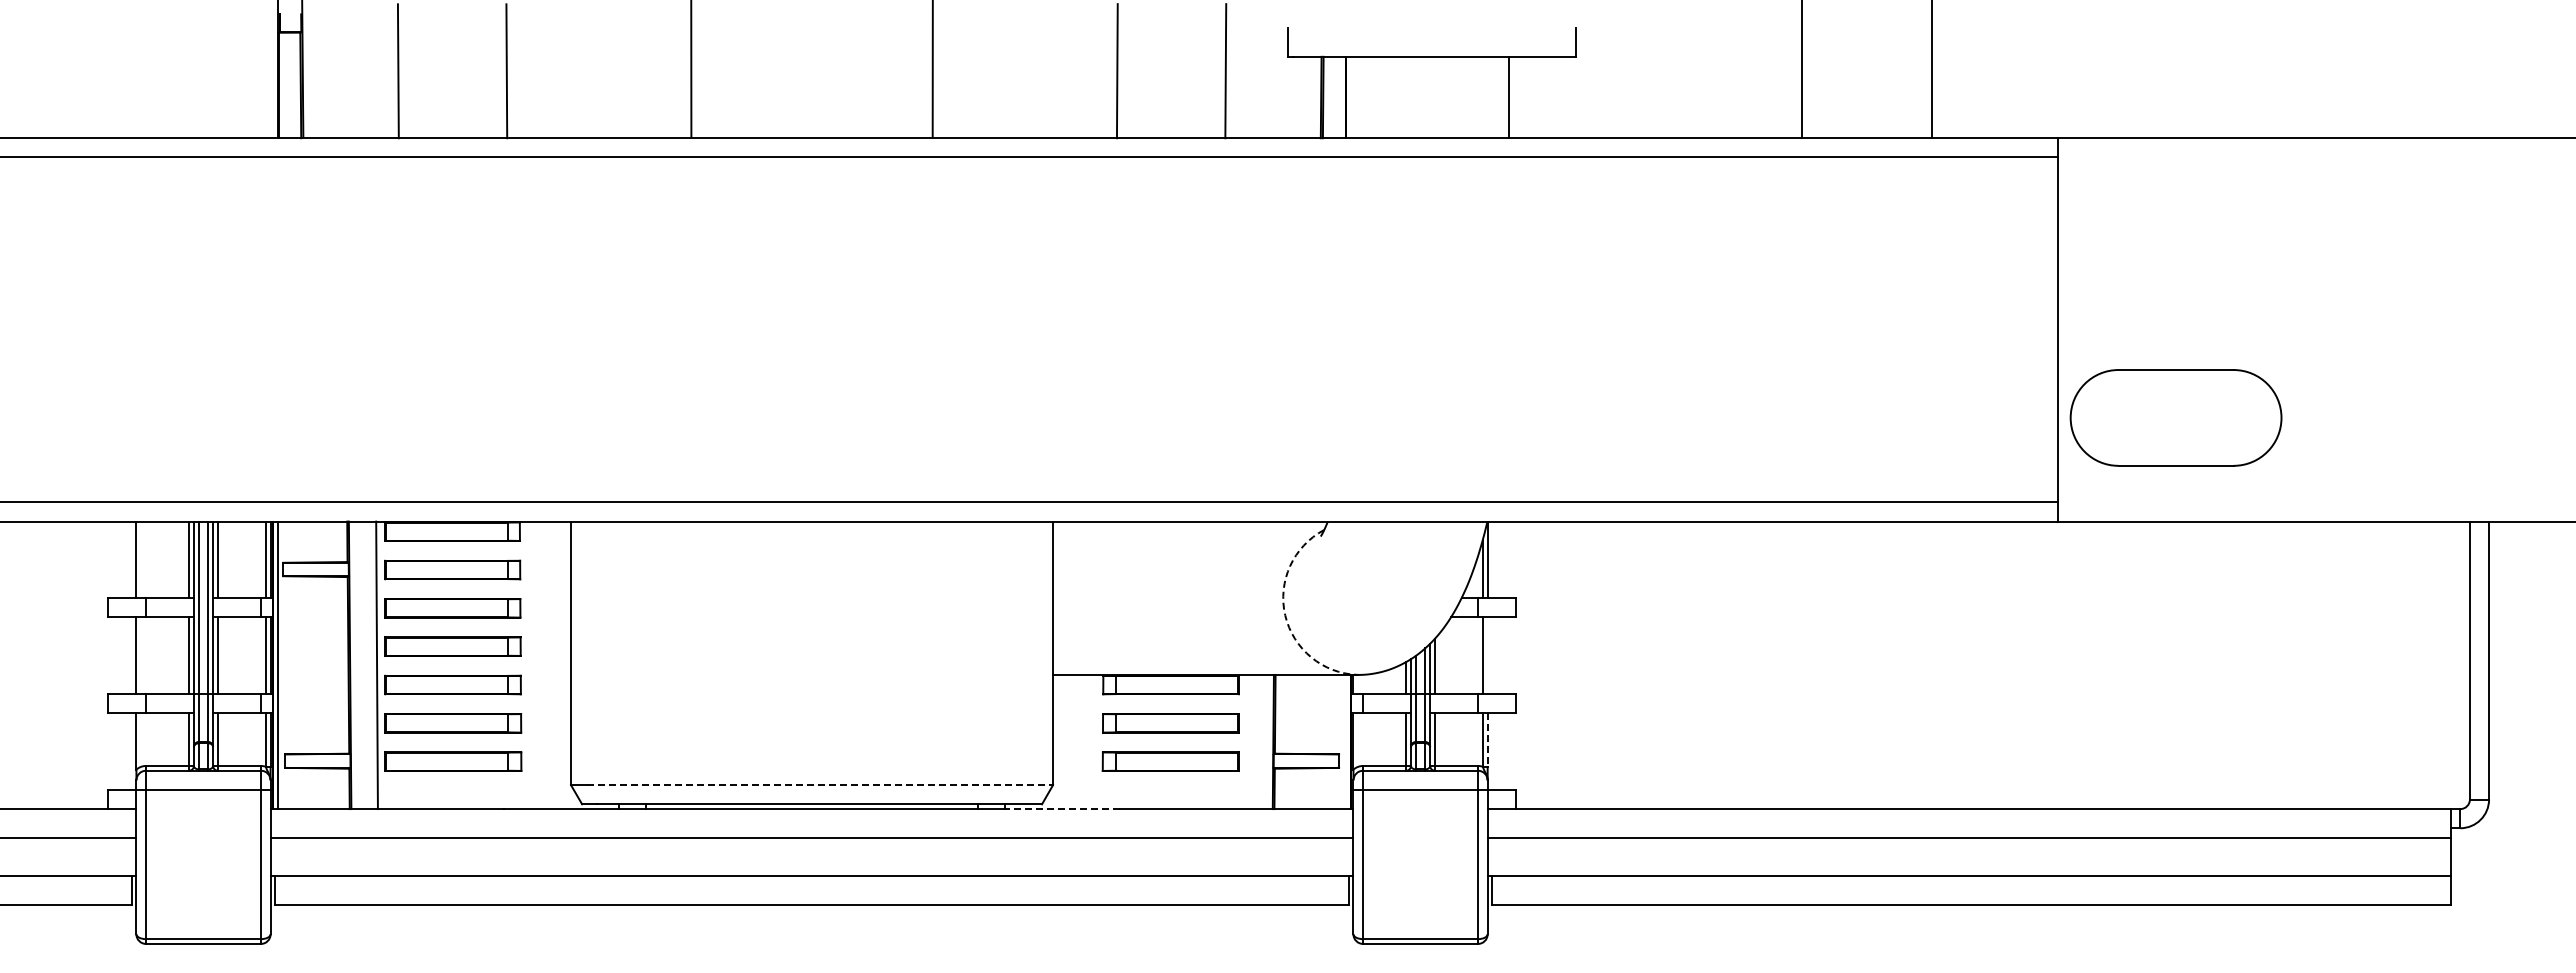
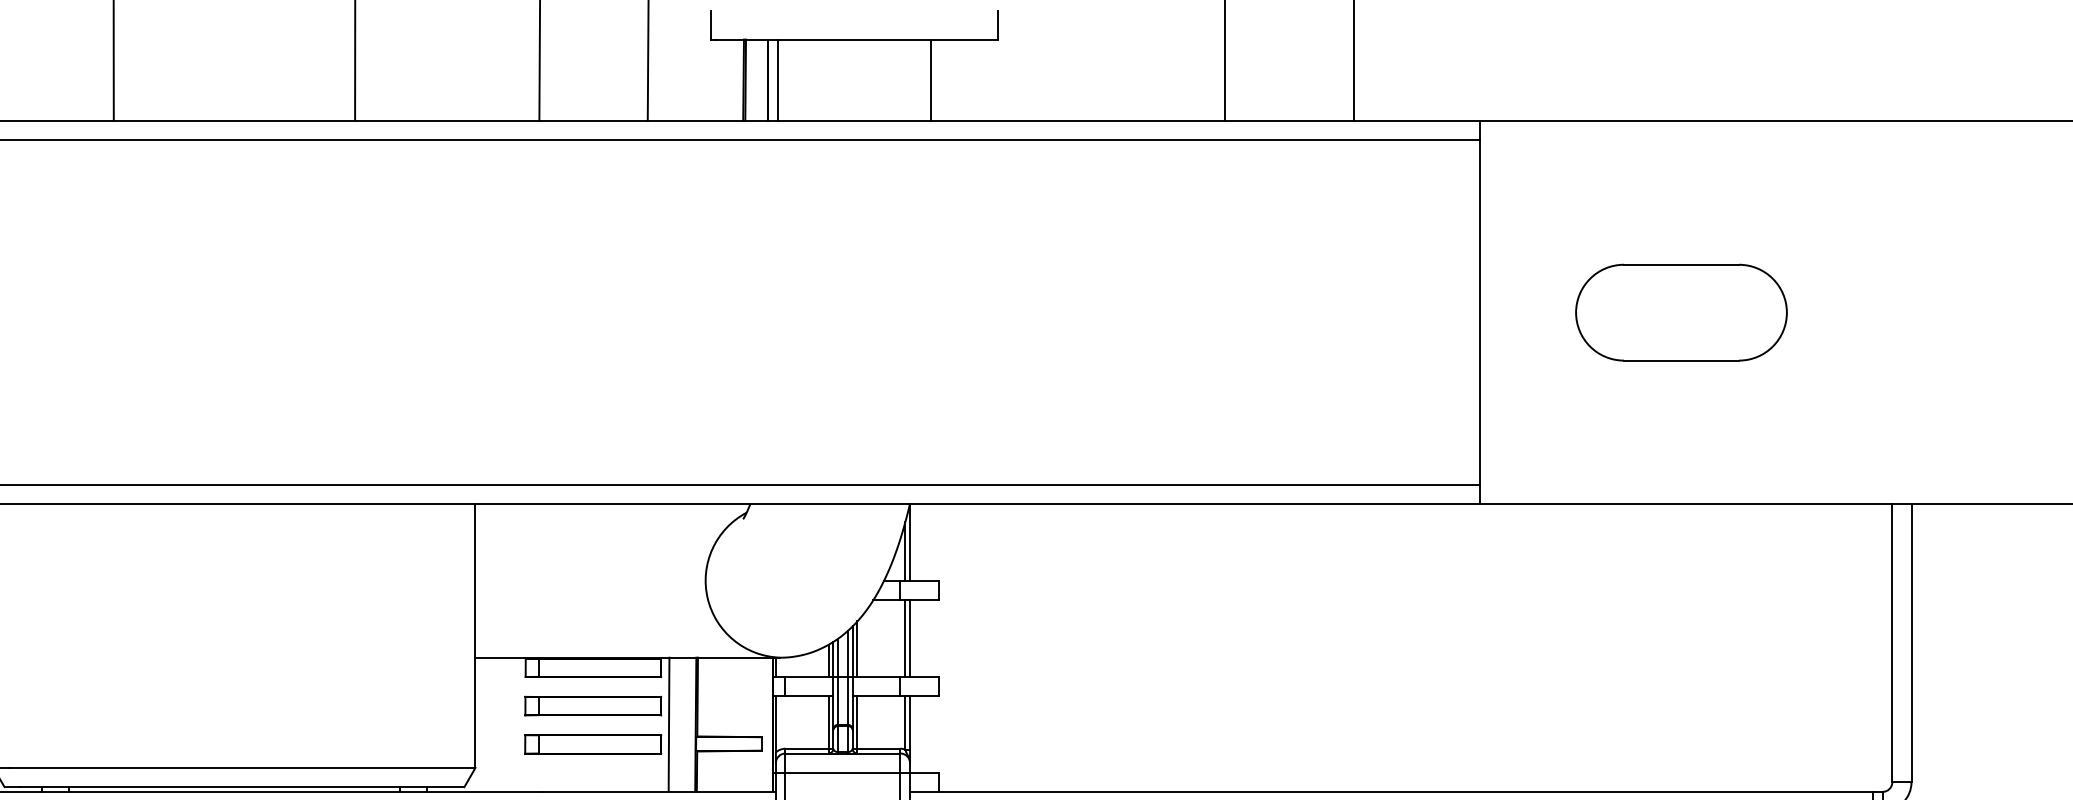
line: (1355, 97) -> (777, 80), added
part: (2175, 417) -> (1680, 312), moved
arc: (1285, 615) -> (707, 598), dashed -> solid
line: (1487, 655) -> (909, 638), added
line: (1487, 740) -> (909, 723), dashed -> solid
line: (1246, 741) -> (668, 724), added
line: (820, 785) -> (242, 768), dashed -> solid
line: (1062, 809) -> (484, 792), dashed -> solid

